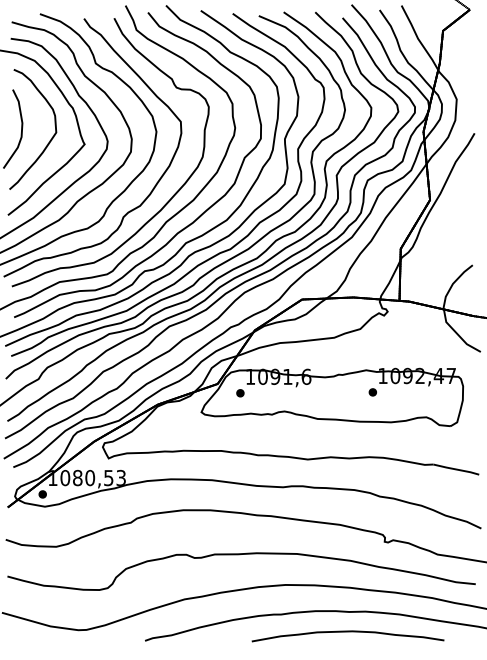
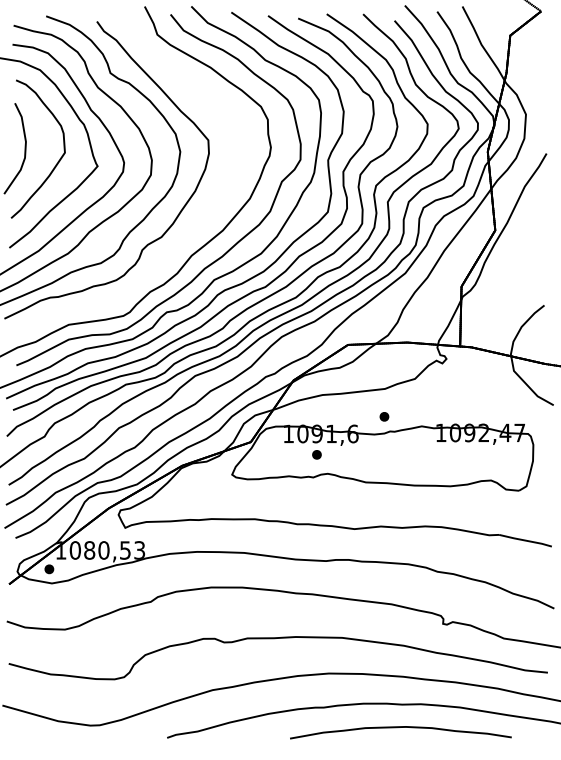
part: (166, 202) -> (191, 233), removed
part: (240, 392) -> (316, 454), moved
part: (372, 392) -> (384, 416), moved

